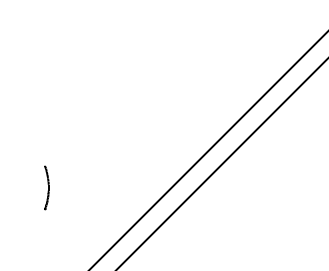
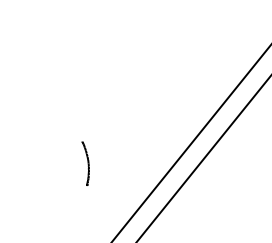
part: (46, 187) -> (86, 163), moved

